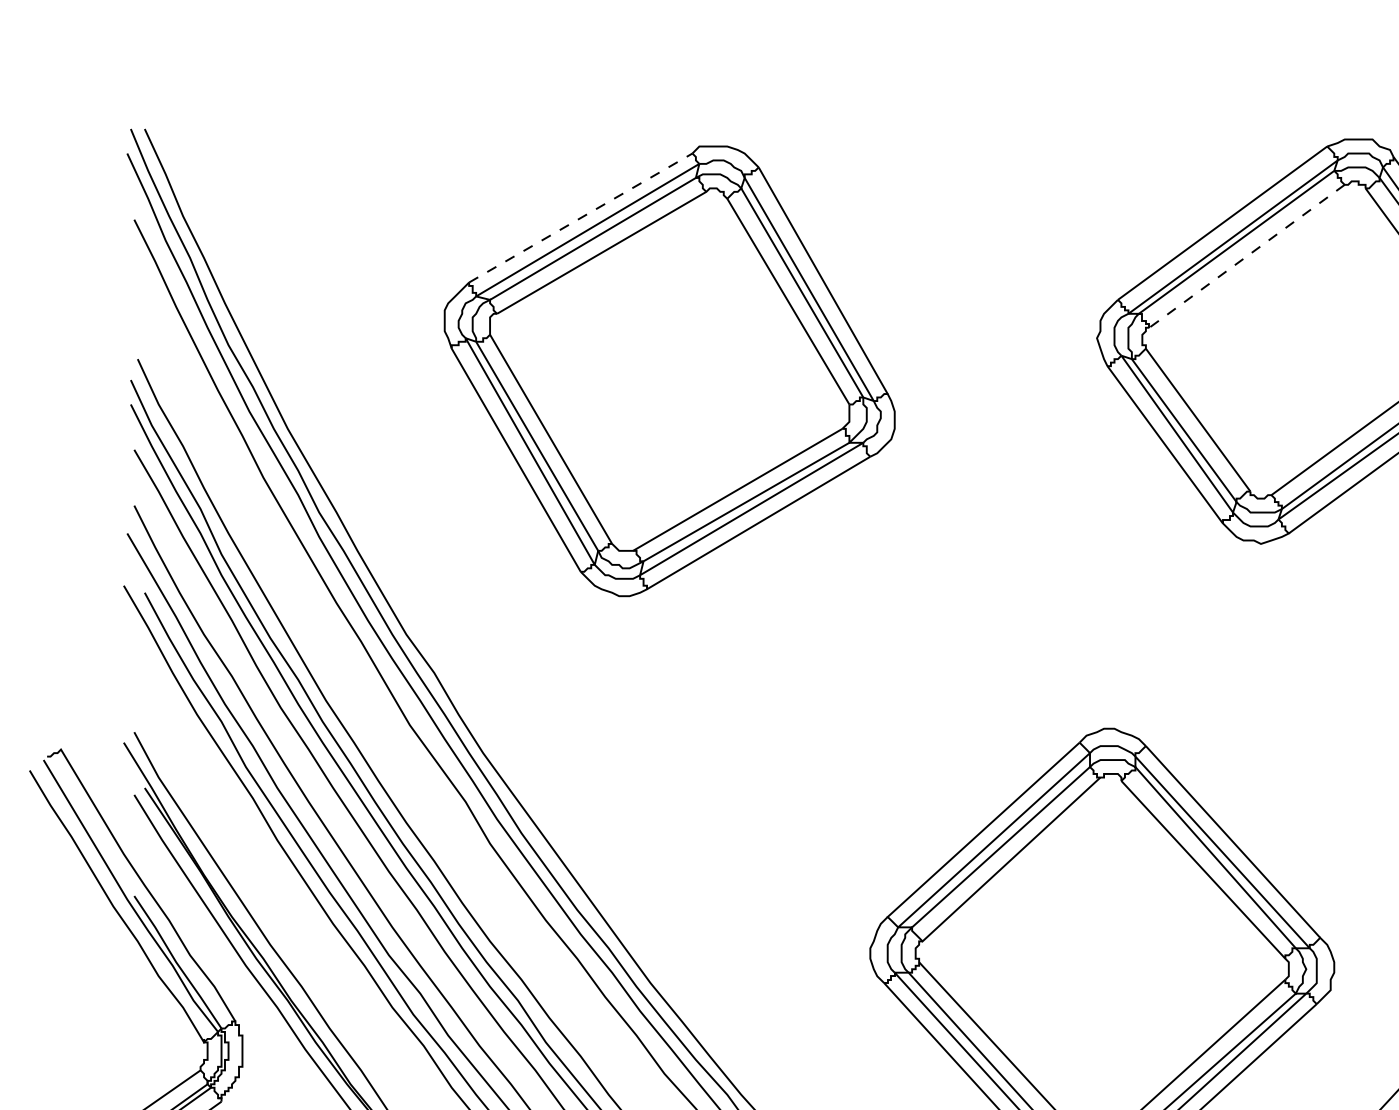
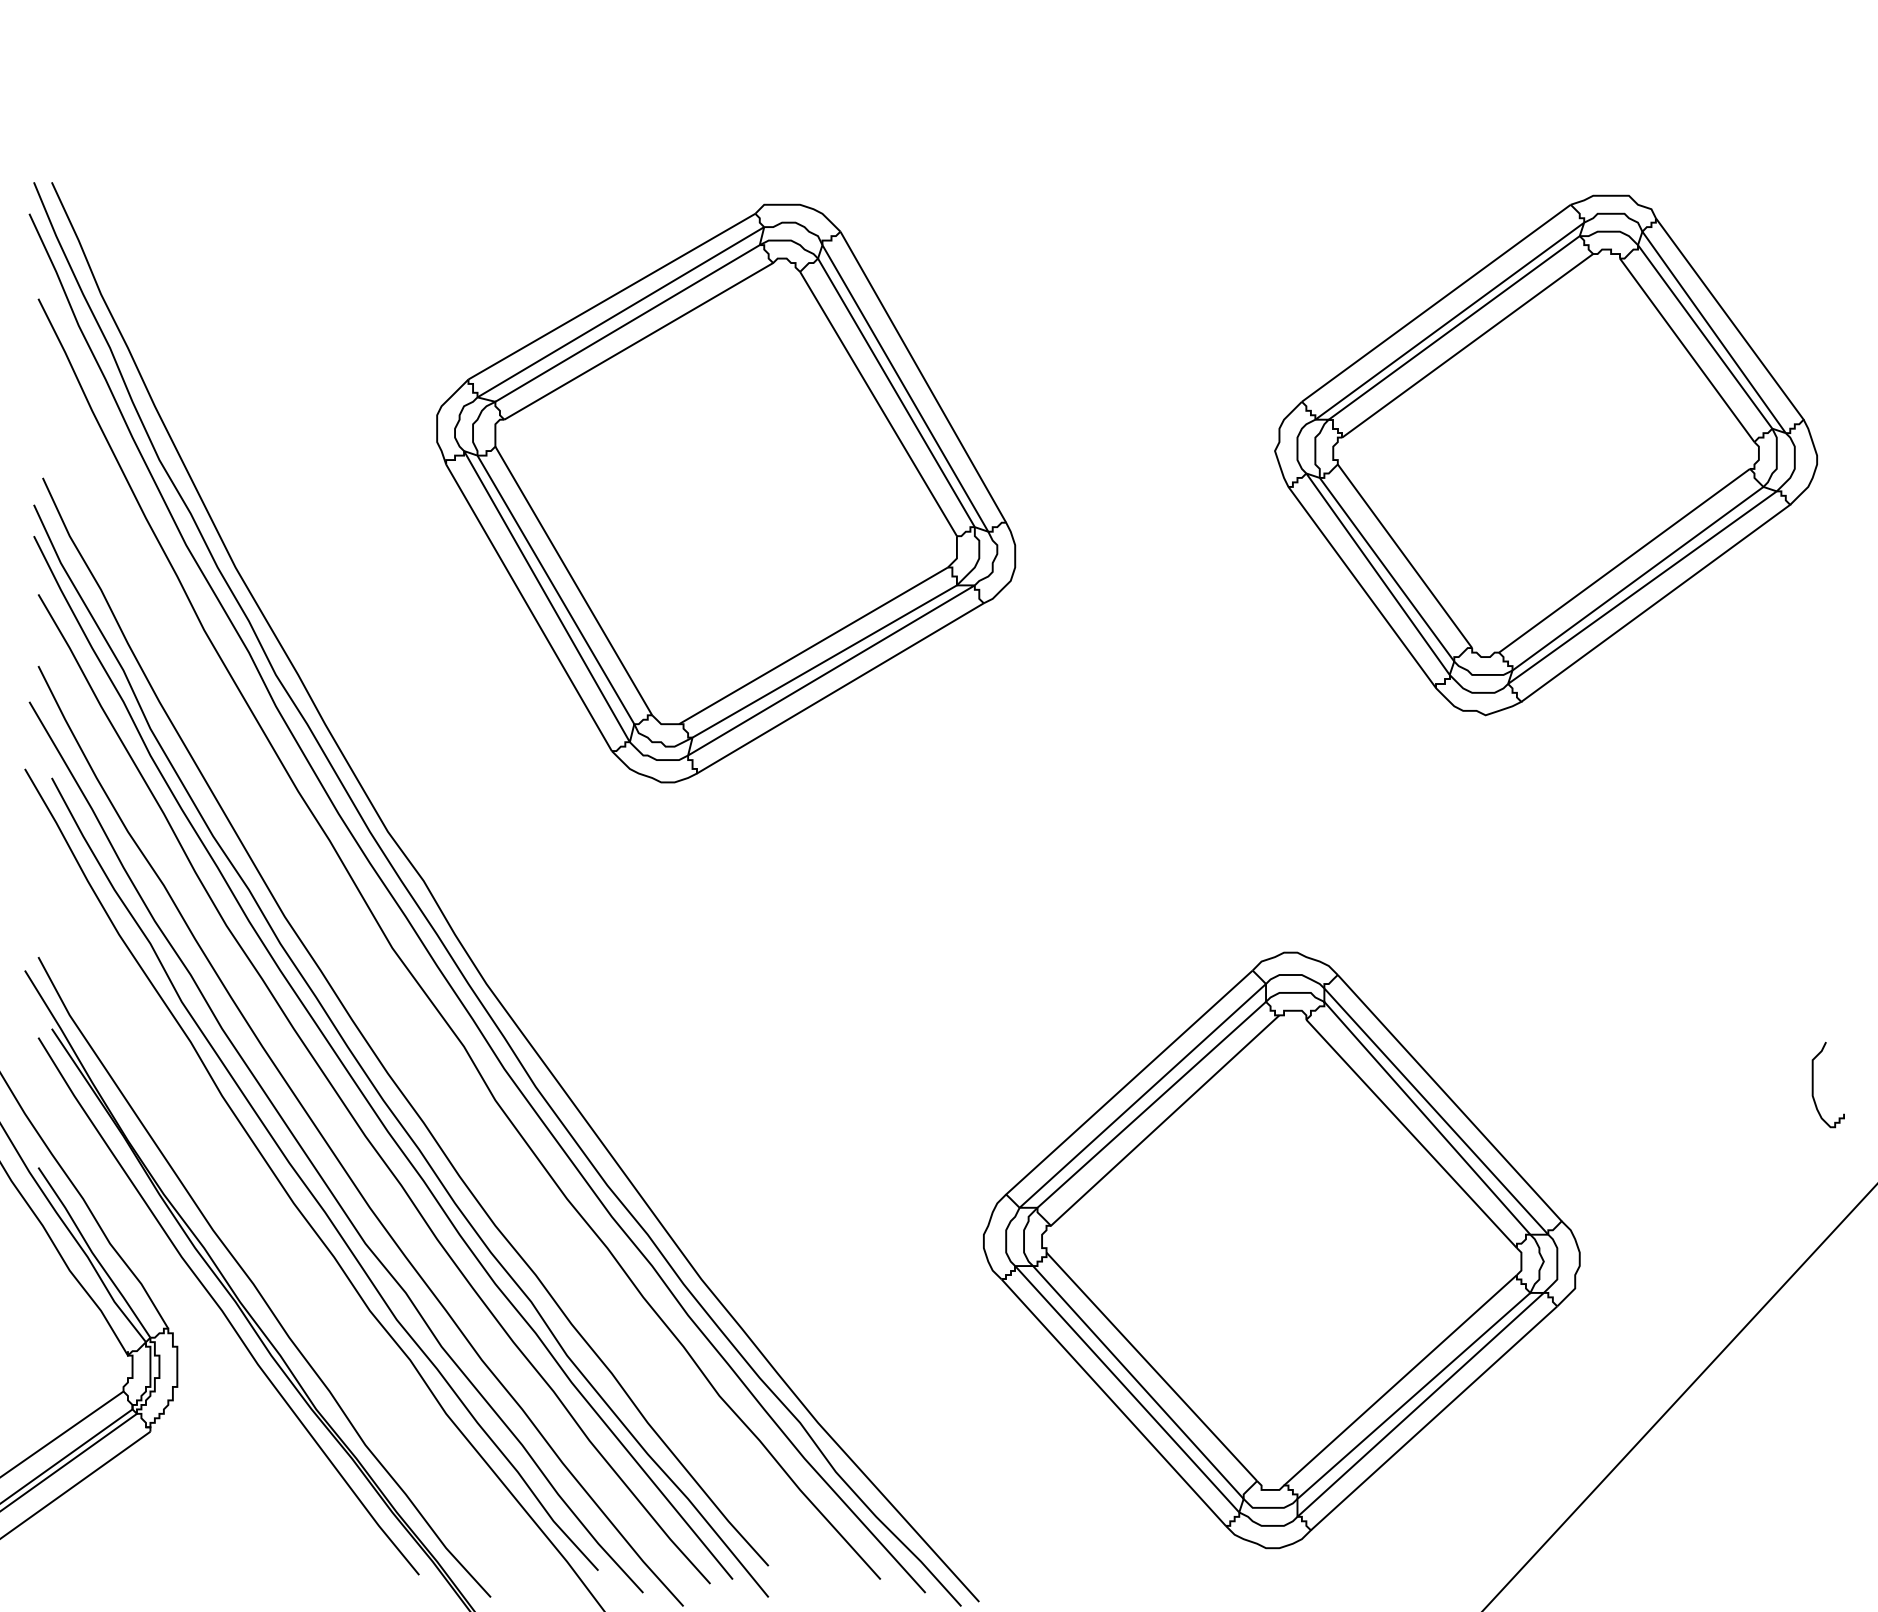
line: (580, 217) -> (611, 296), dashed -> solid
line: (1246, 256) -> (1467, 346), dashed -> solid

